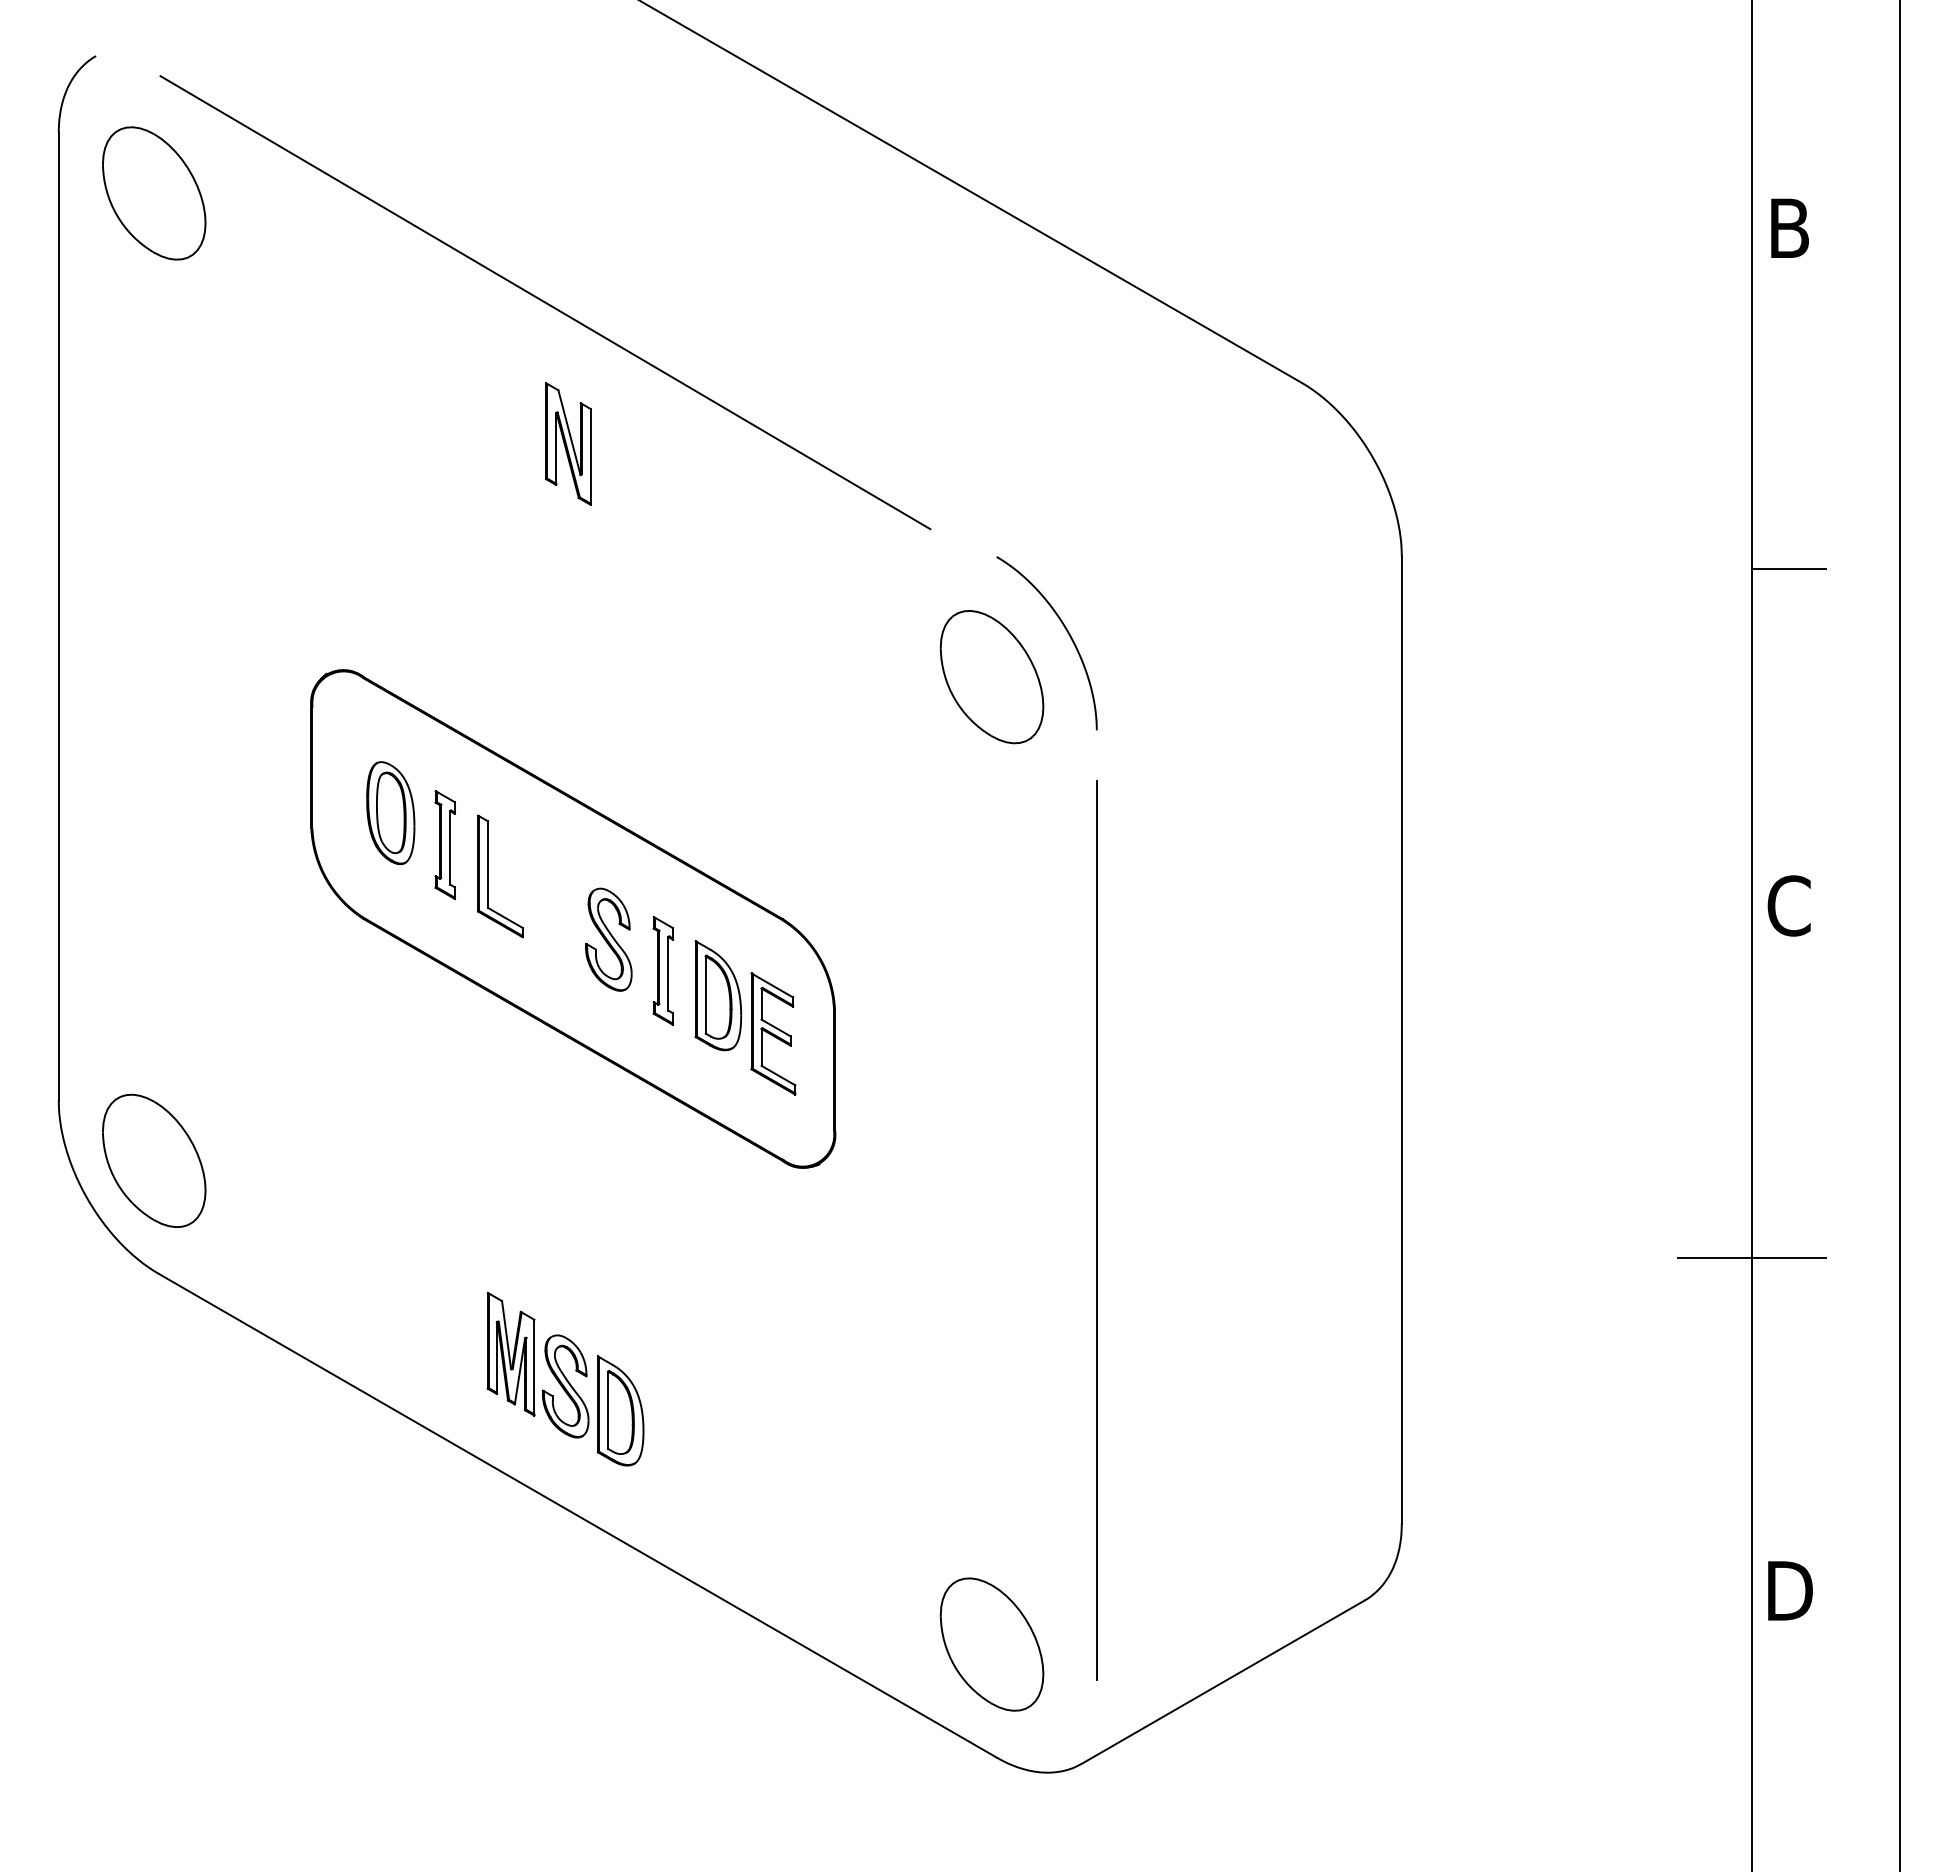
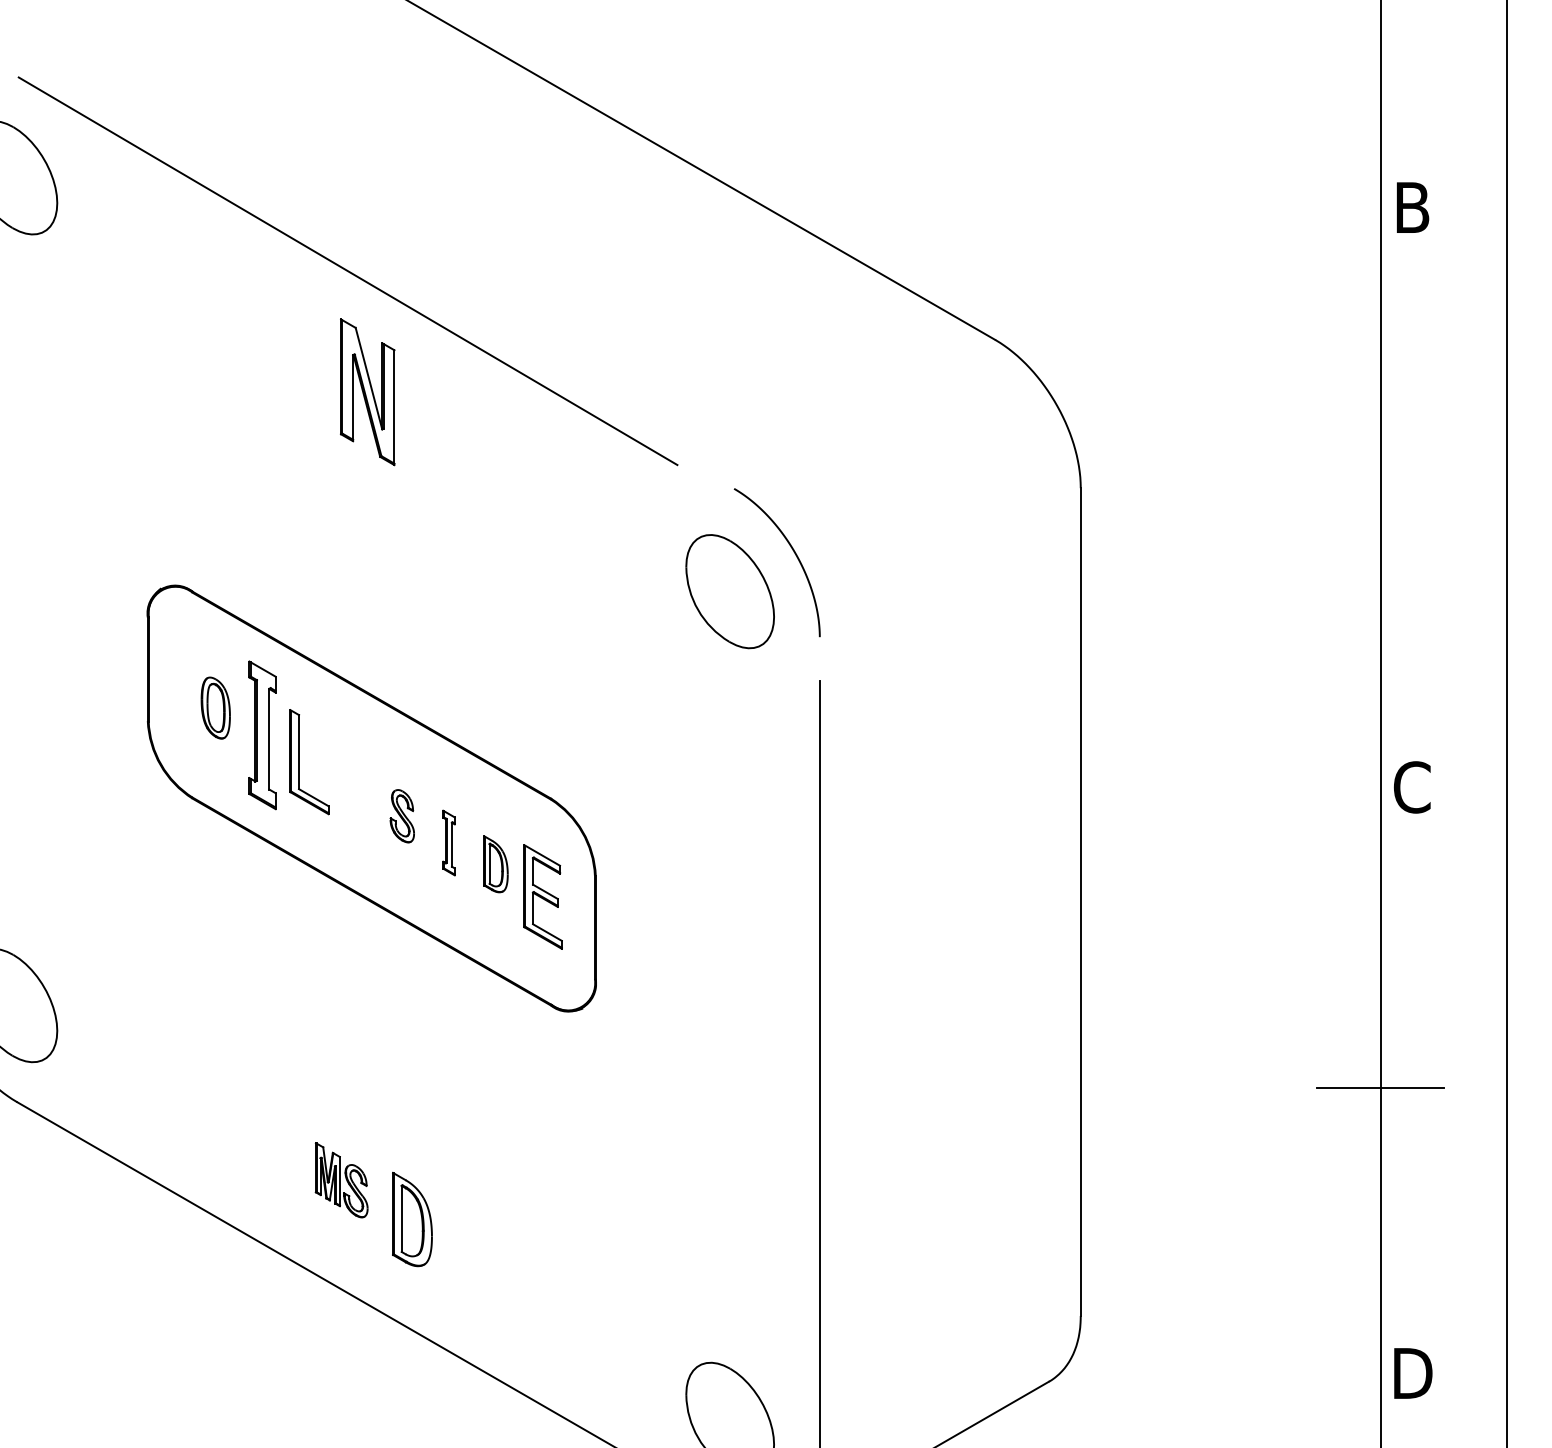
part: (568, 443) -> (367, 391), size x1.4
line: (1789, 569) -> (1412, 499), removed
part: (390, 813) -> (215, 708), size x0.7
part: (444, 844) -> (261, 734), size x1.6
part: (608, 939) -> (402, 816), size x0.6
part: (663, 970) -> (449, 842), size x0.7
part: (718, 995) -> (496, 864), size x0.6
part: (537, 1364) -> (341, 1179), size x0.6

